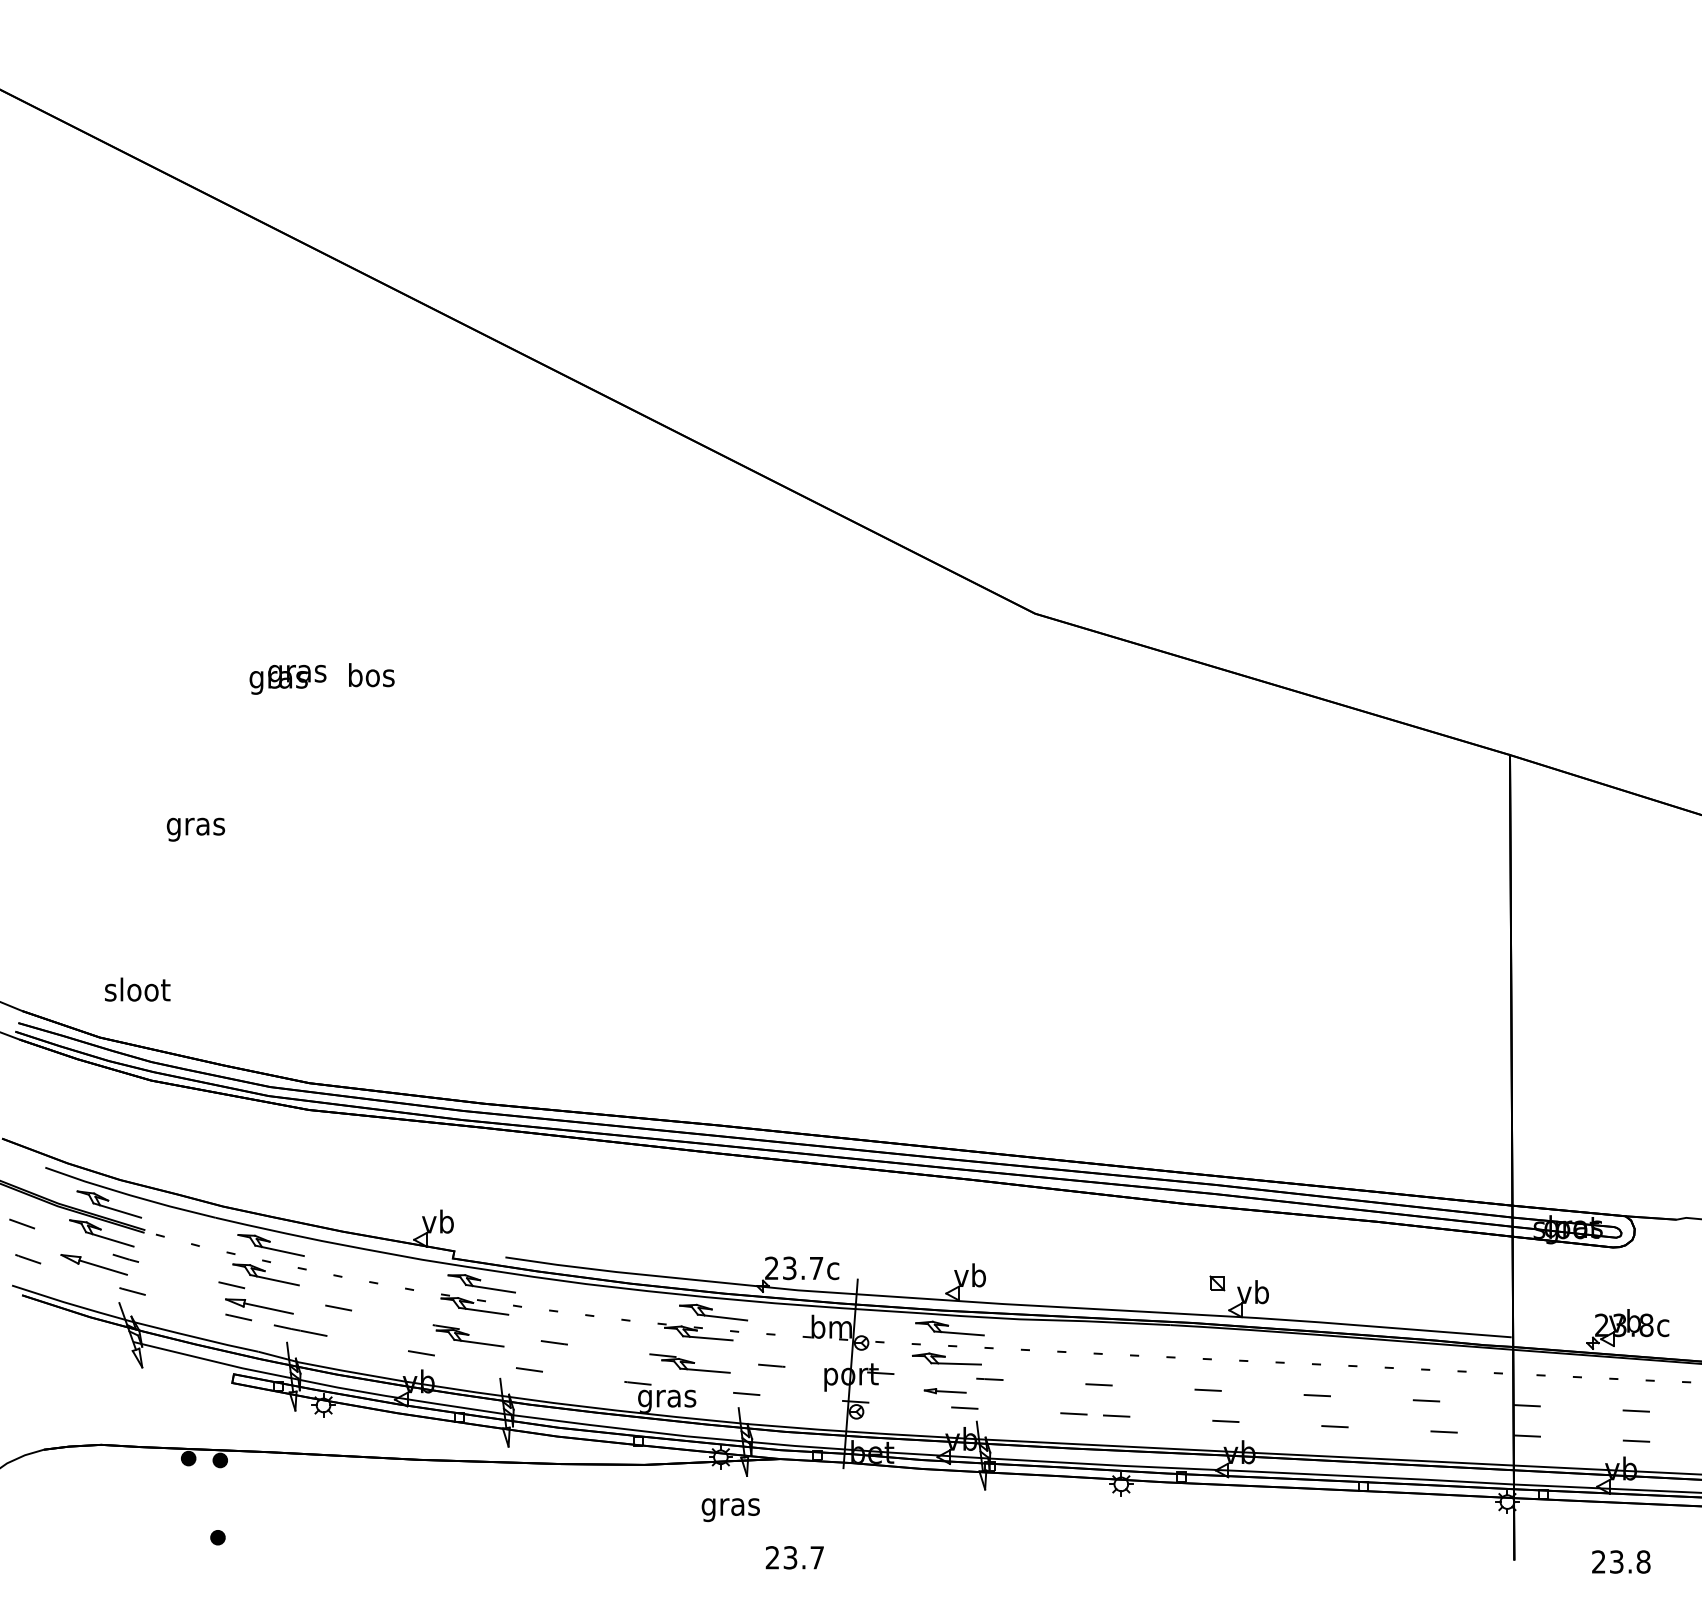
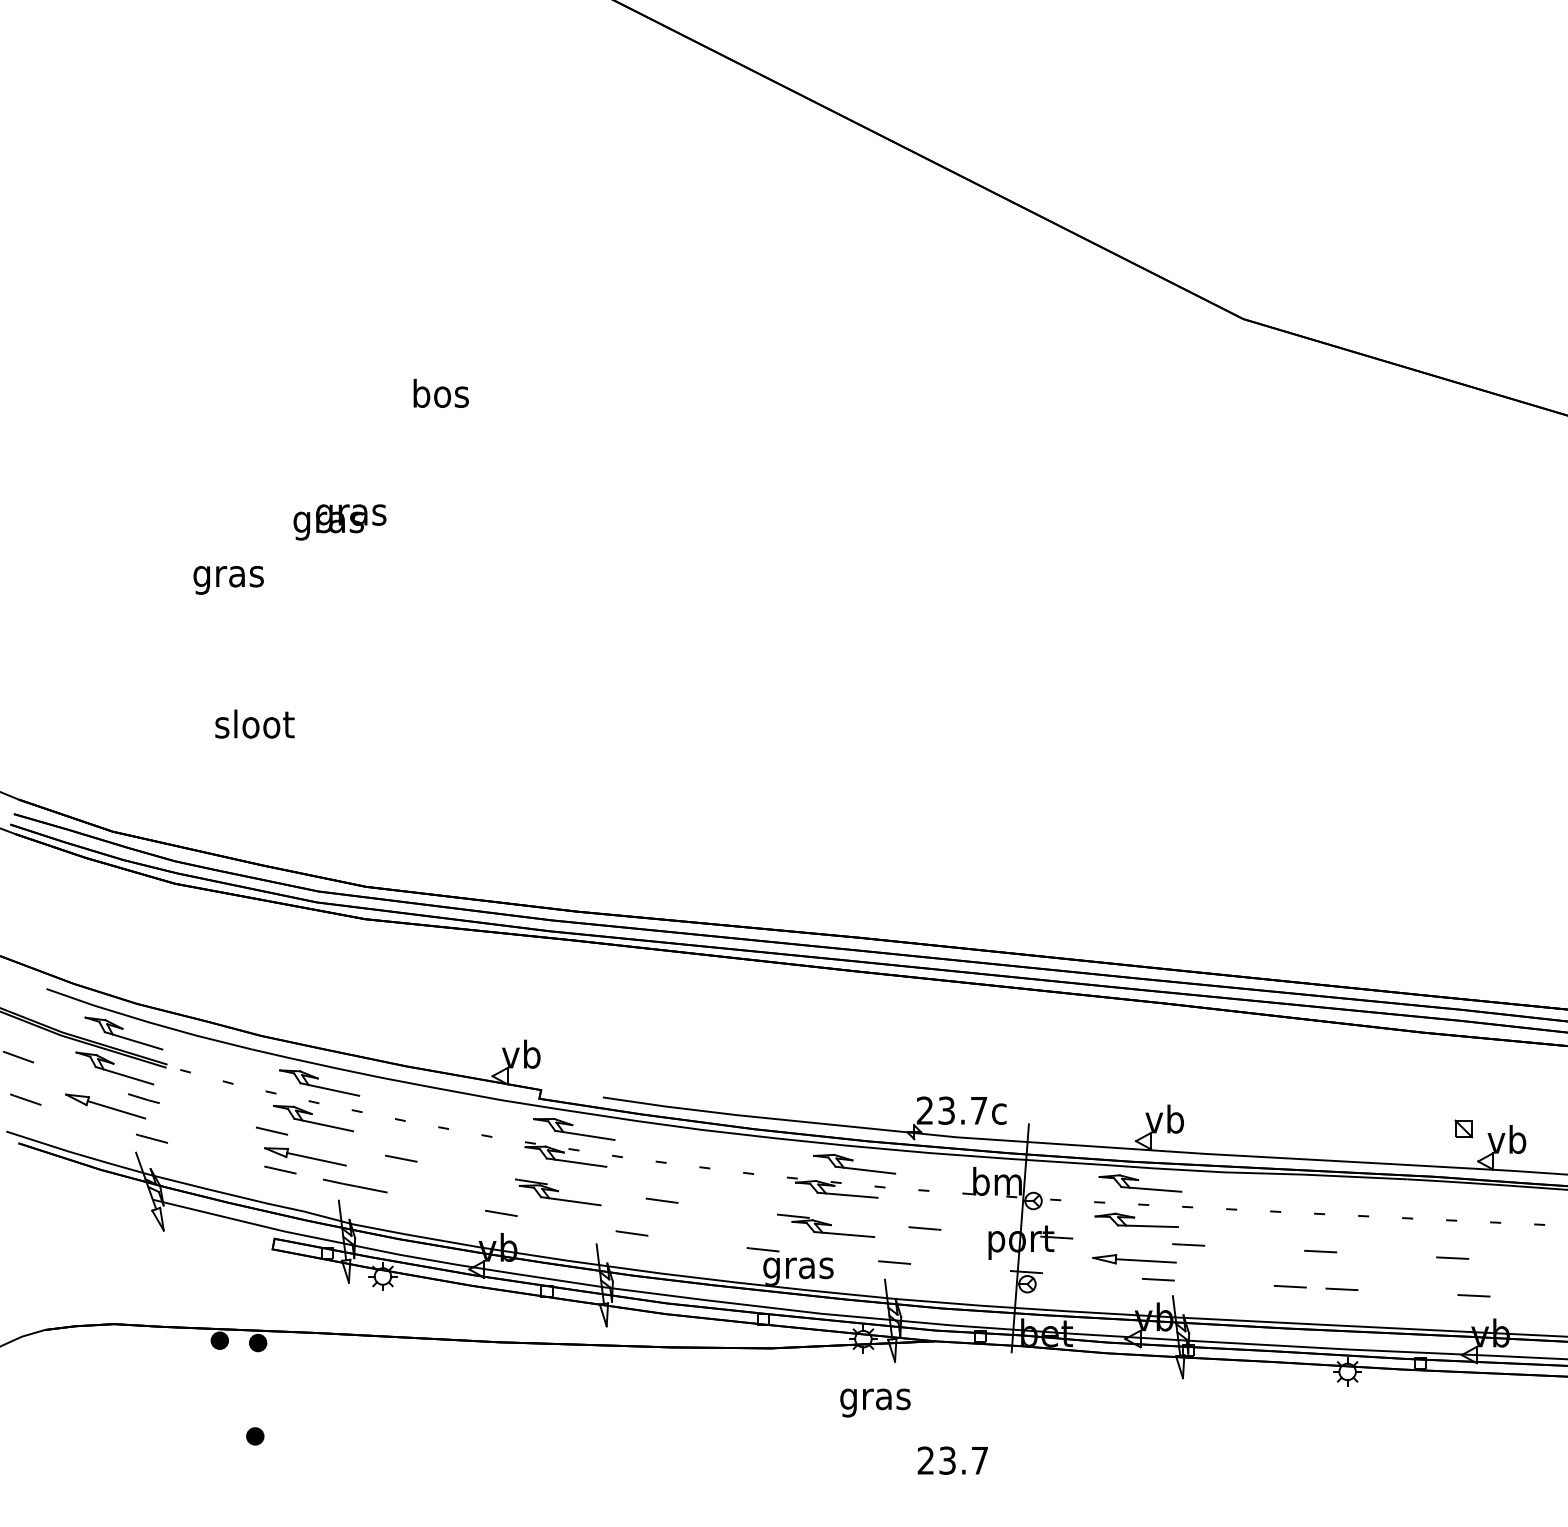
text: (287, 679) -> (339, 522), moved
text: (137, 989) -> (254, 723), moved
part: (945, 1390) -> (1135, 1258), size x1.67

